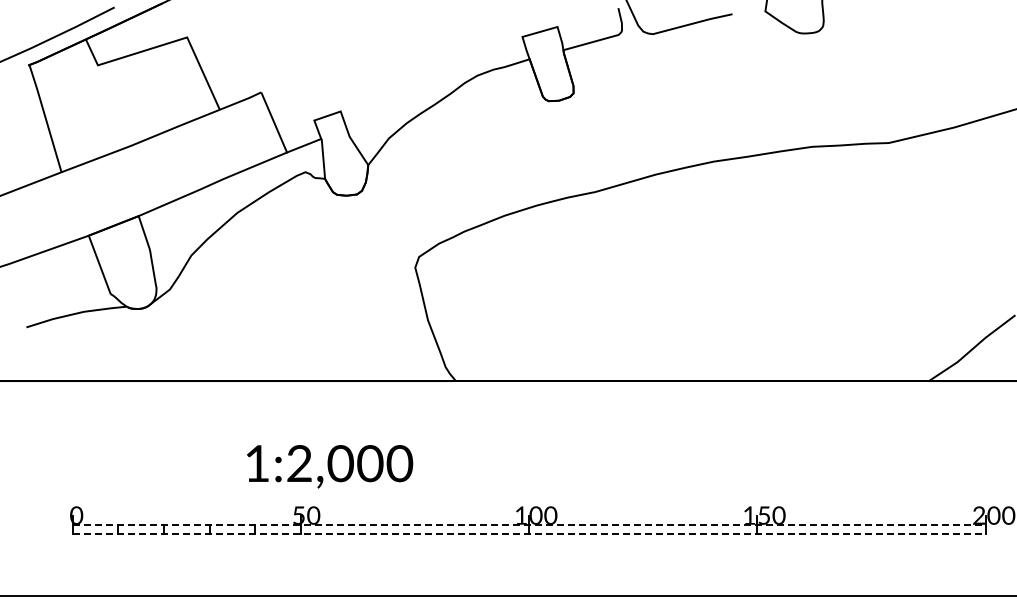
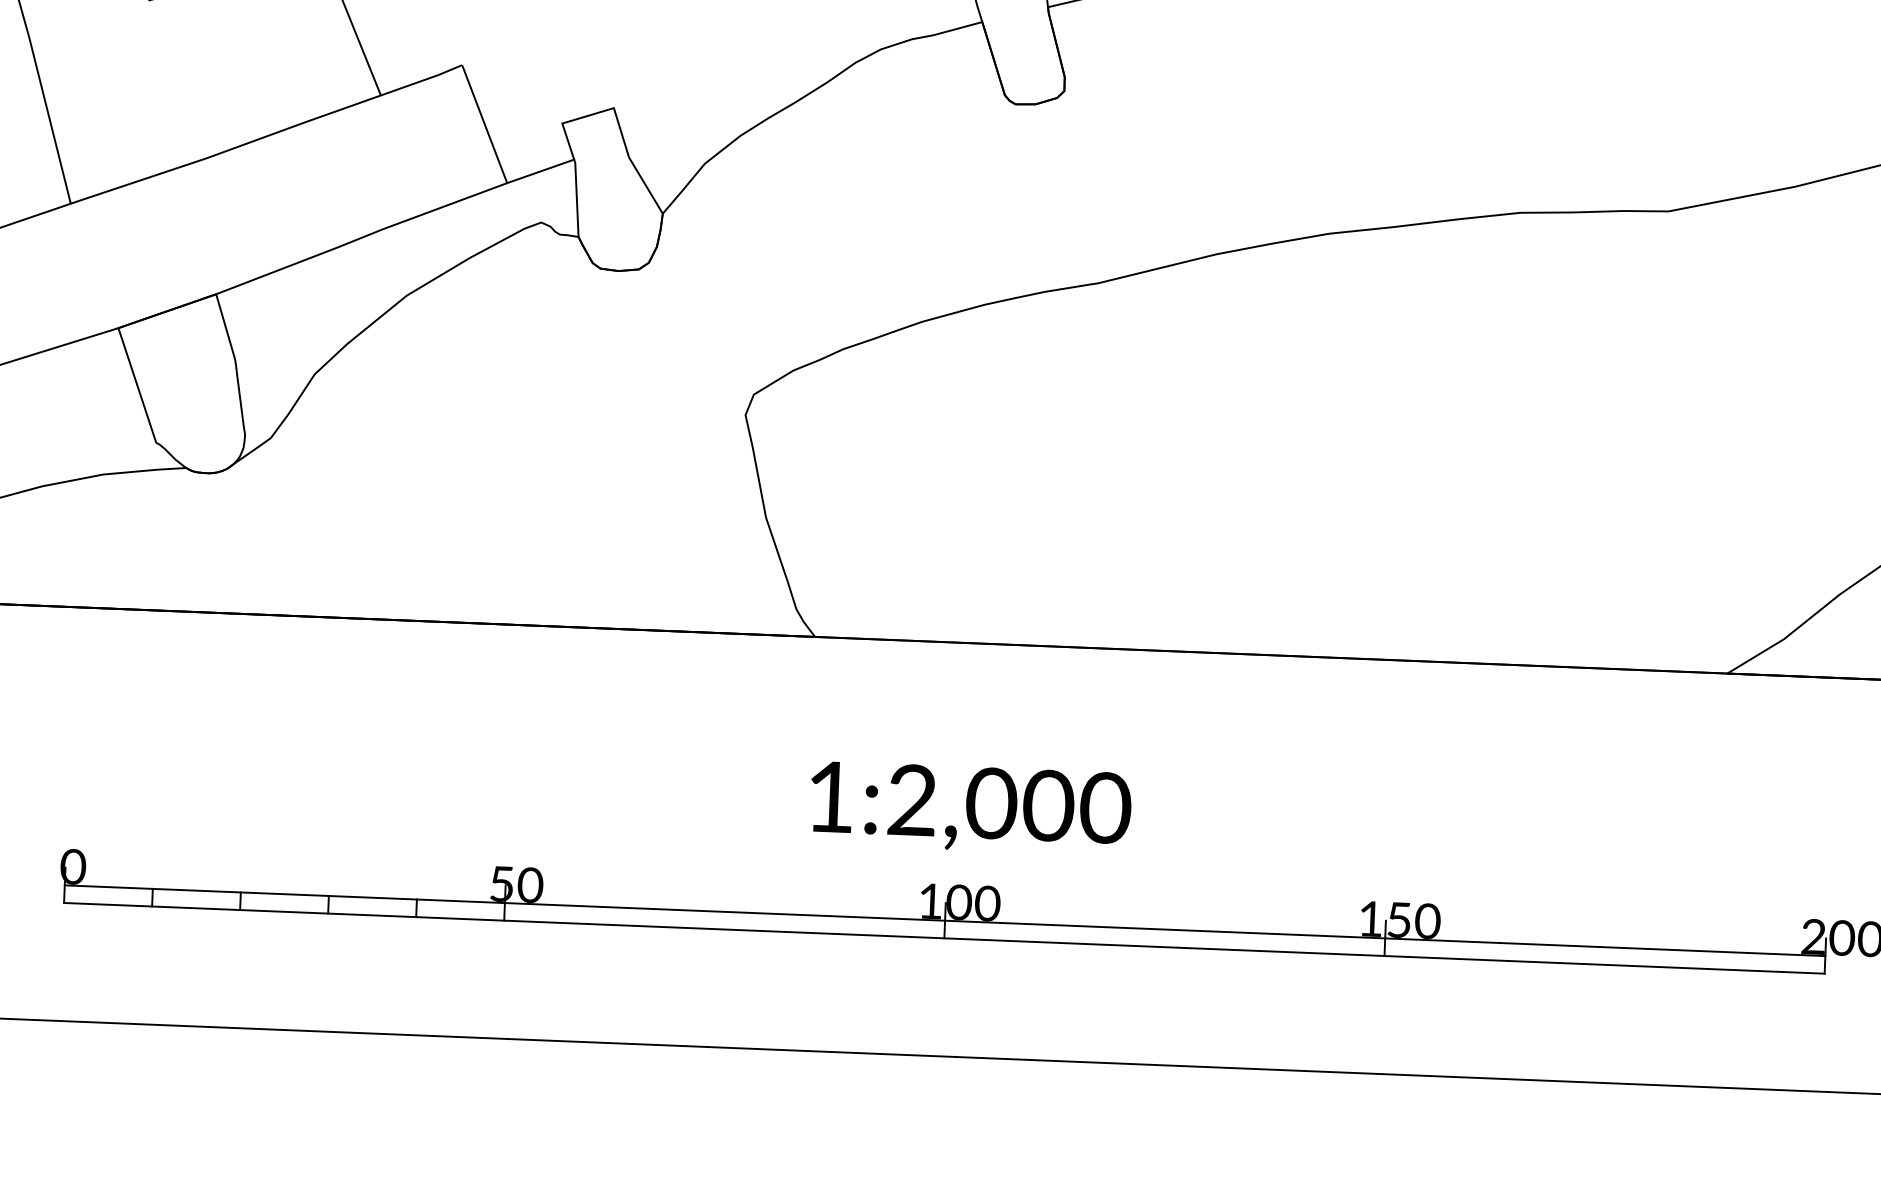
text: (330, 466) -> (971, 808), moved
line: (529, 525) -> (945, 921), dashed -> solid
line: (529, 534) -> (945, 938), dashed -> solid

